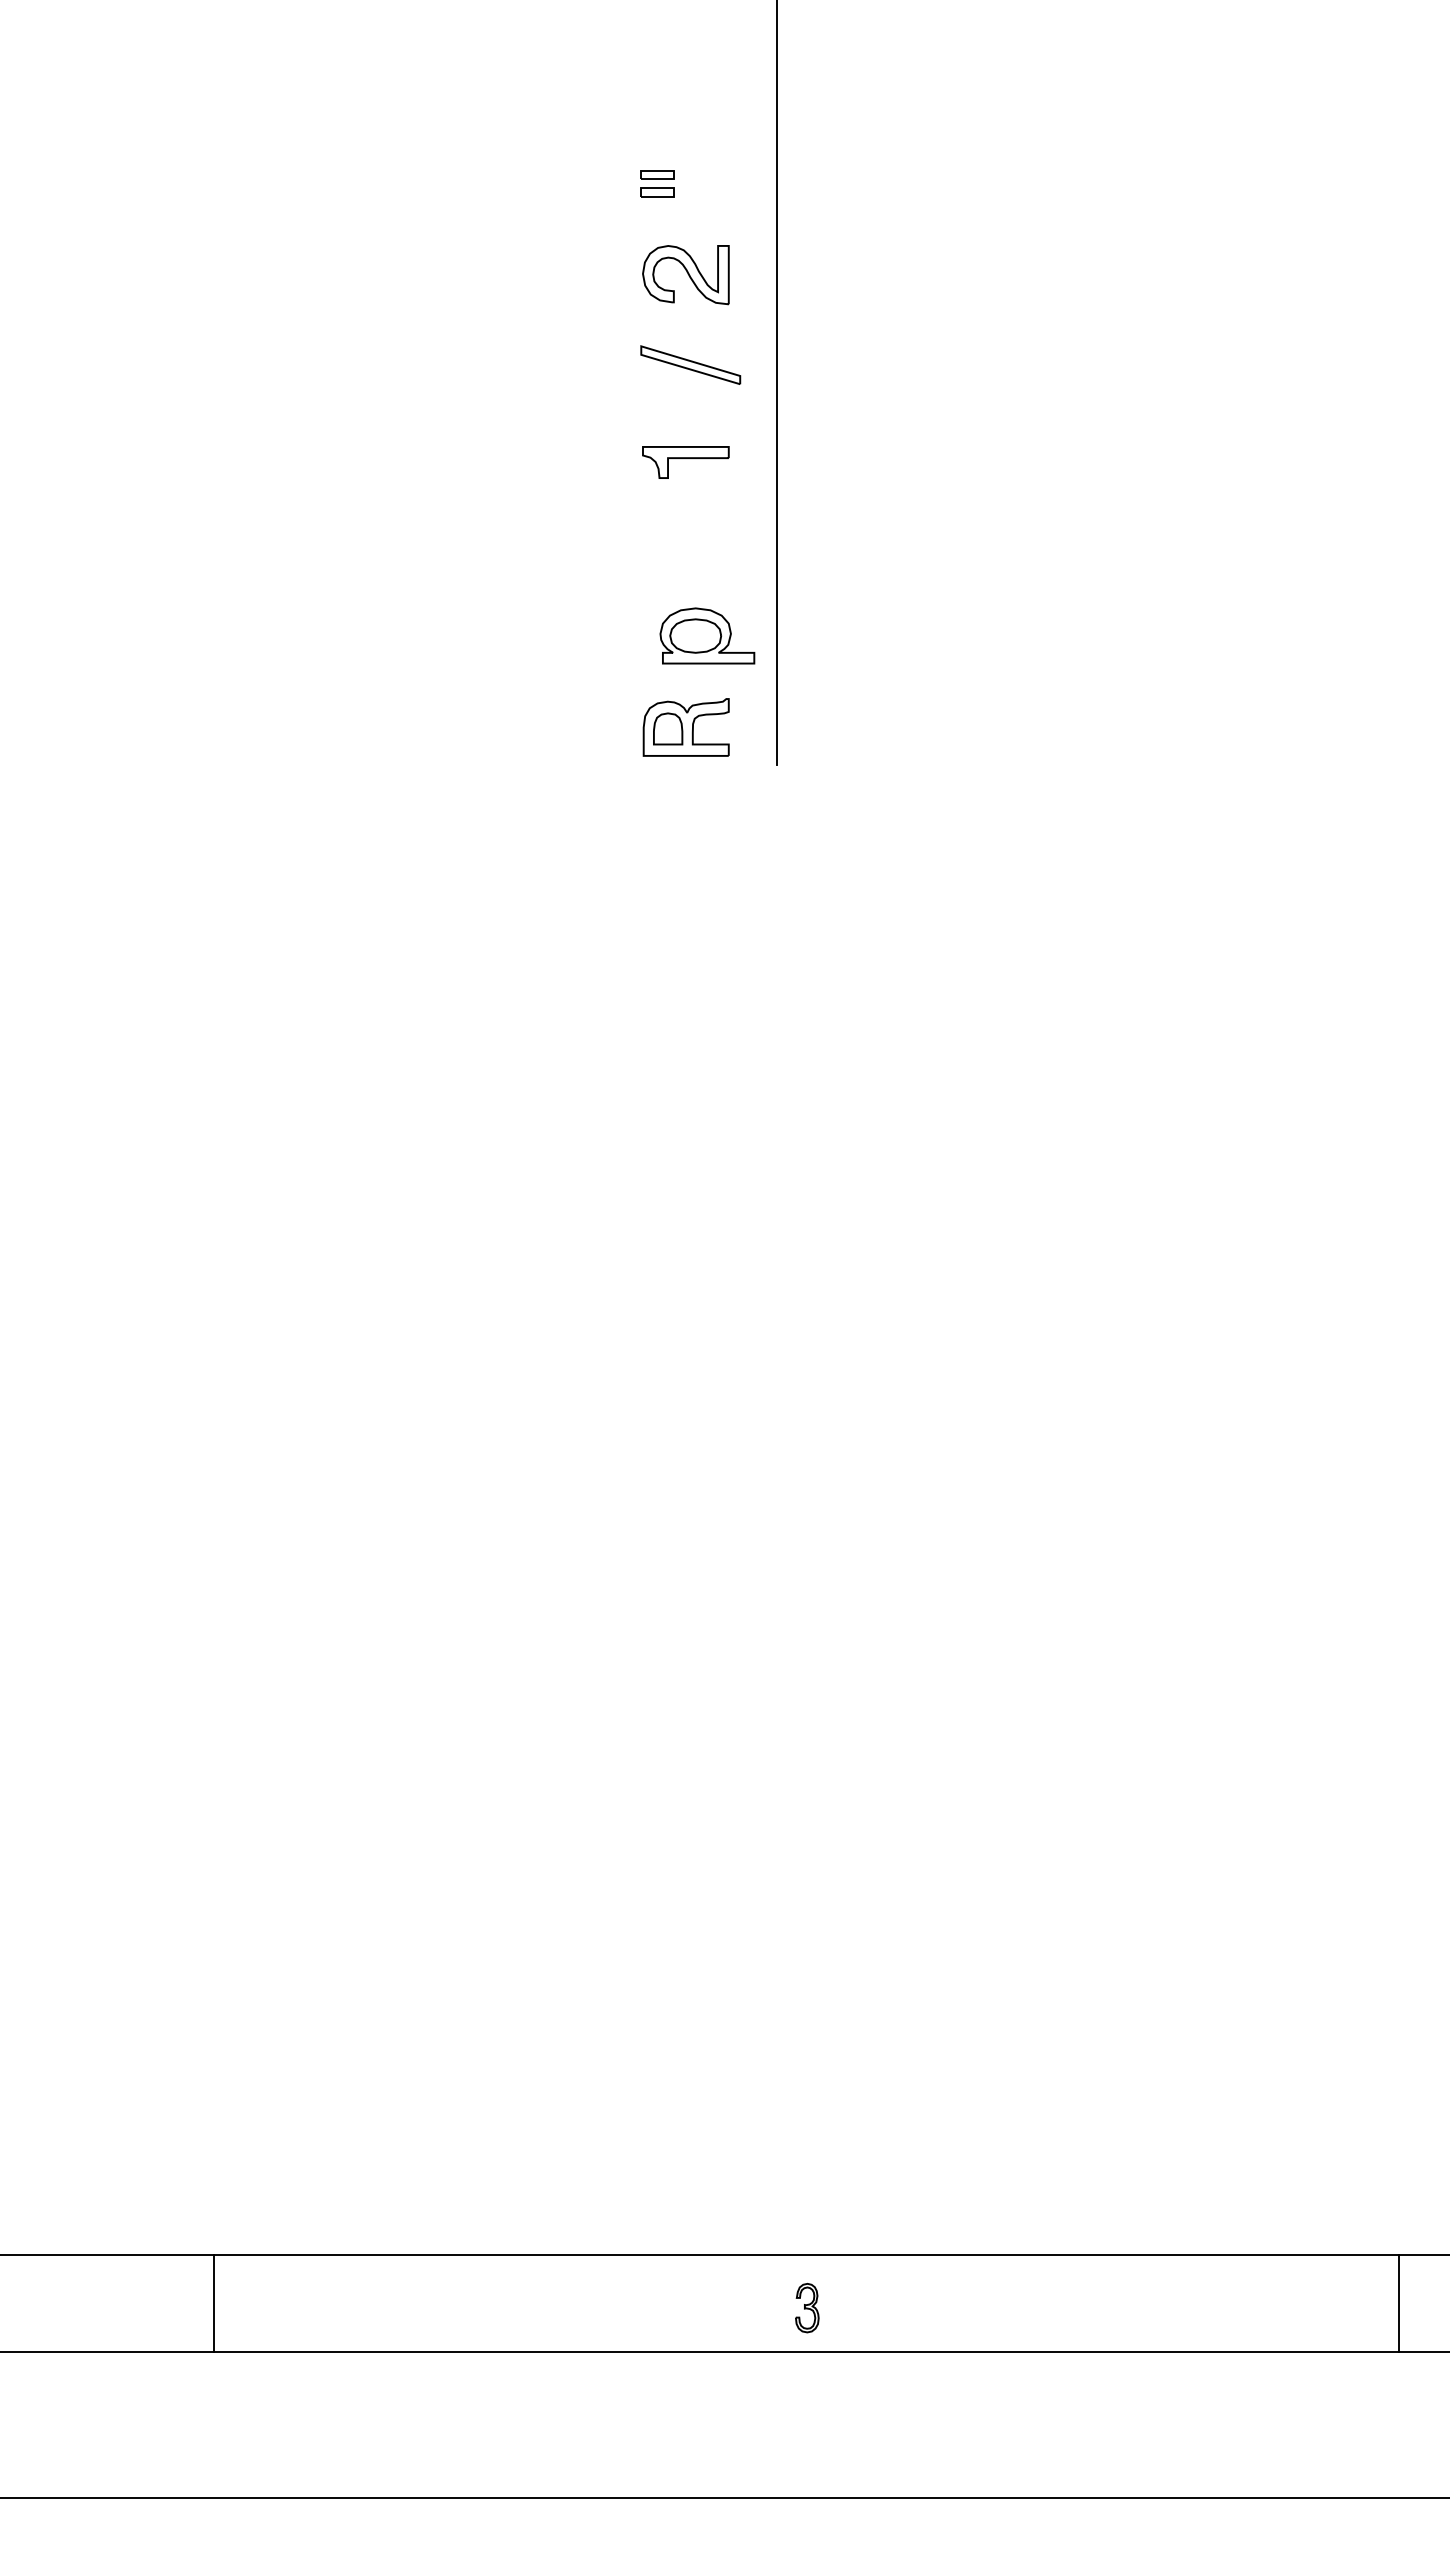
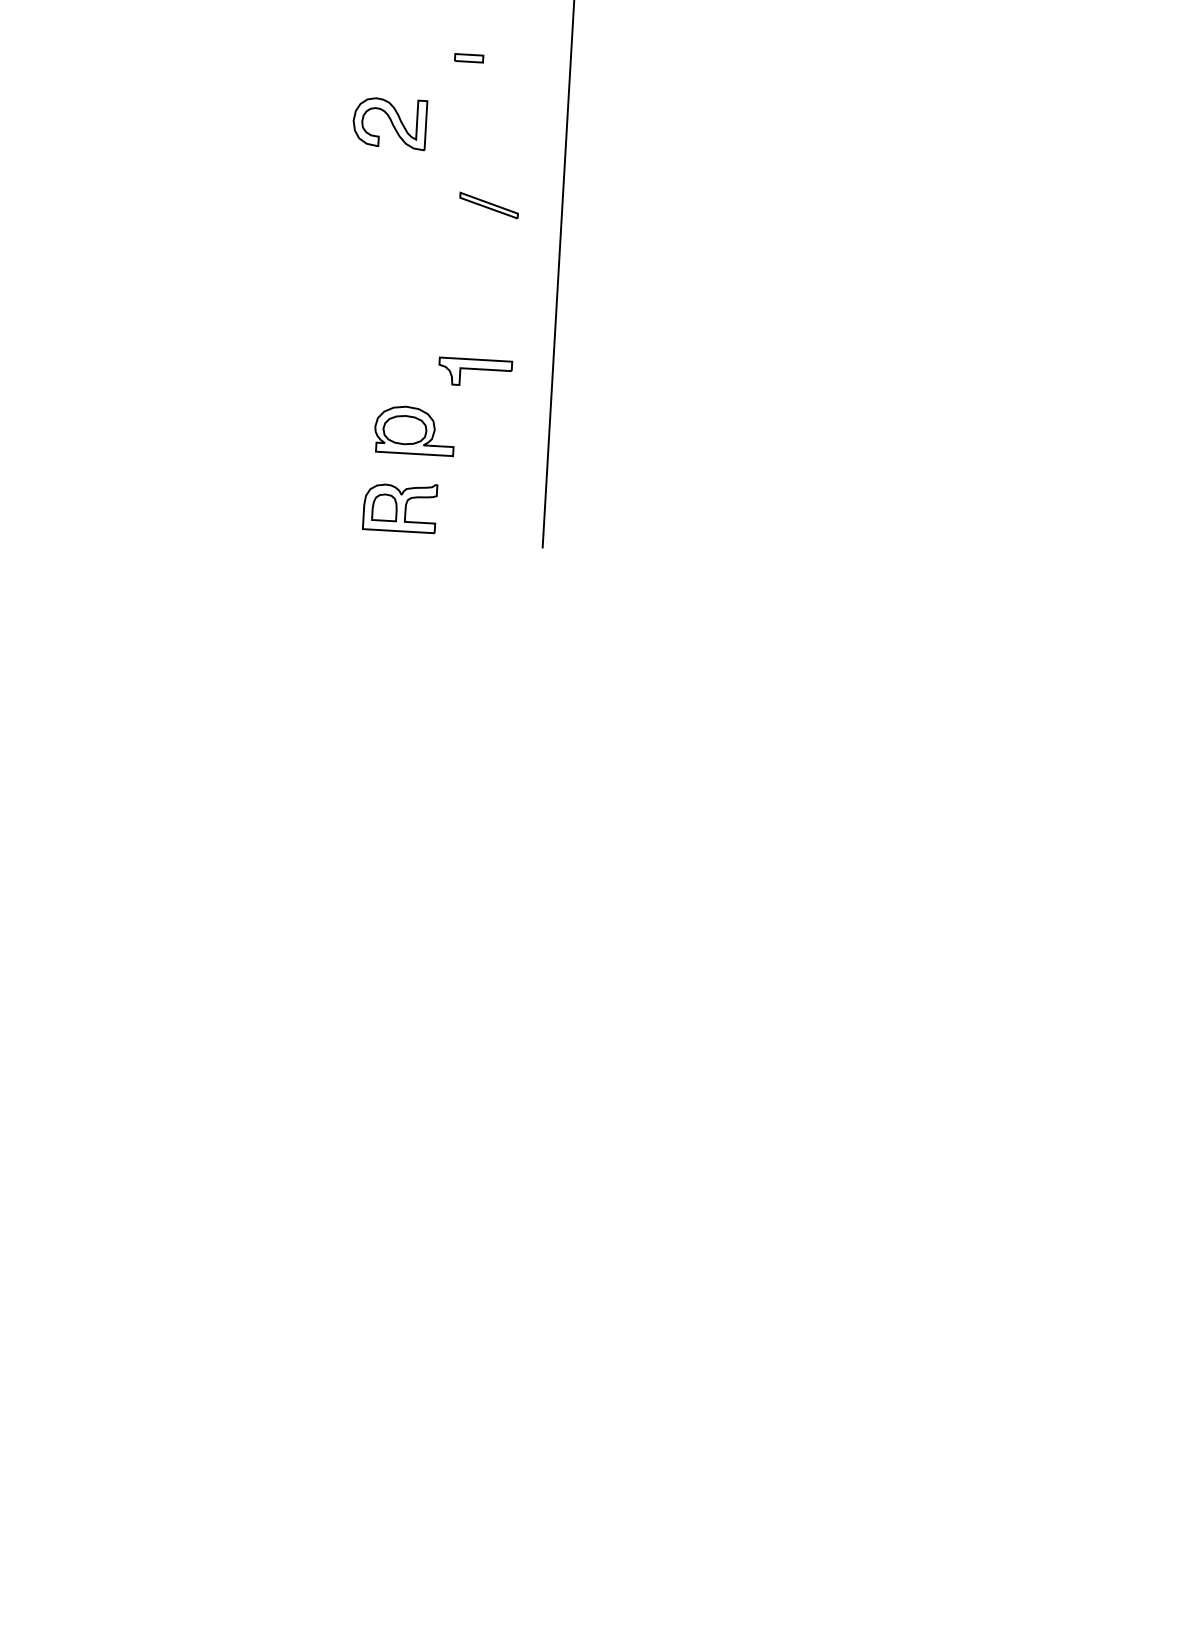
part: (657, 174) -> (470, 43), removed
part: (685, 275) -> (389, 123), moved
part: (690, 364) -> (488, 205), size x0.7
part: (685, 462) -> (474, 372), moved
part: (707, 635) -> (414, 430), moved
part: (685, 727) -> (399, 507), moved

